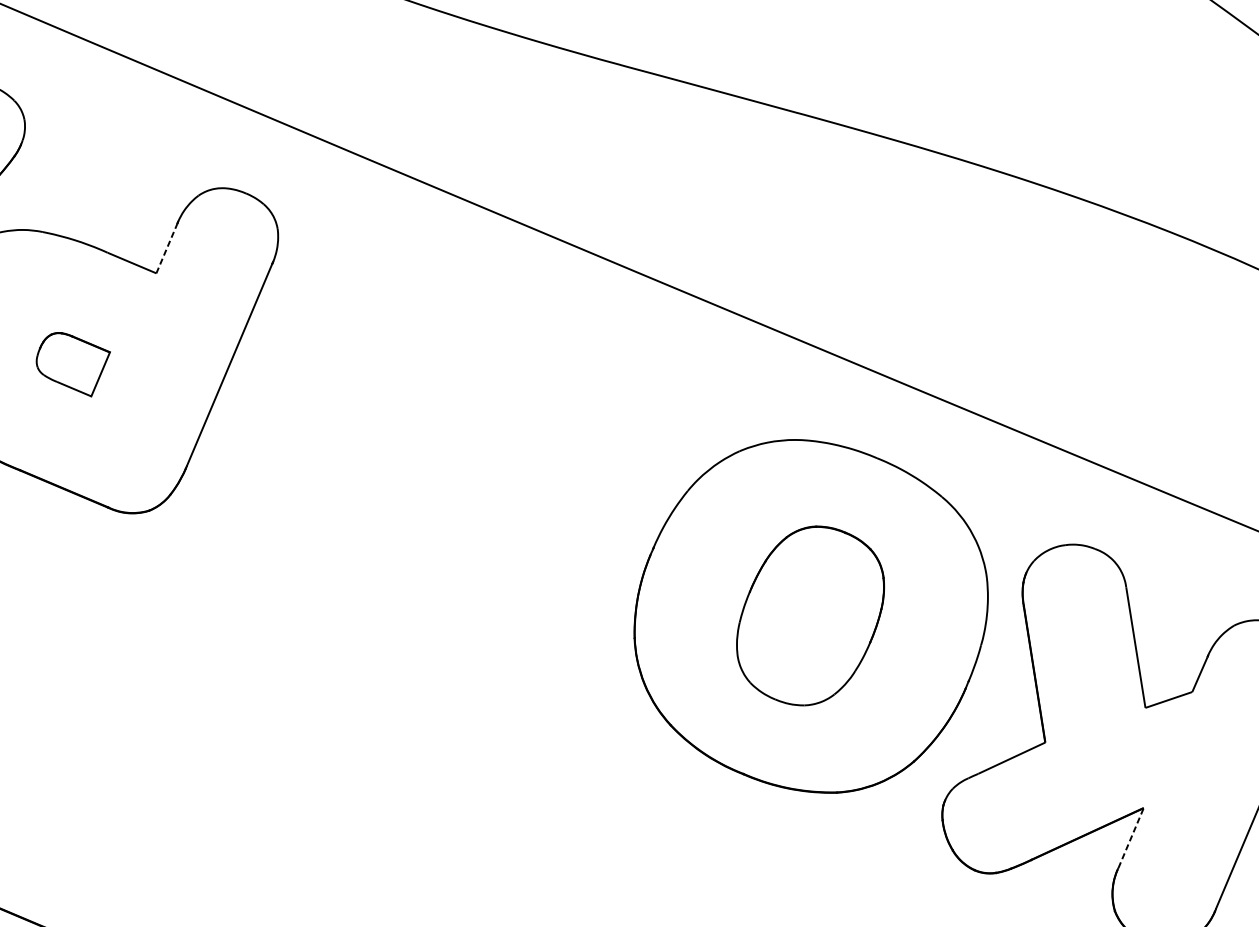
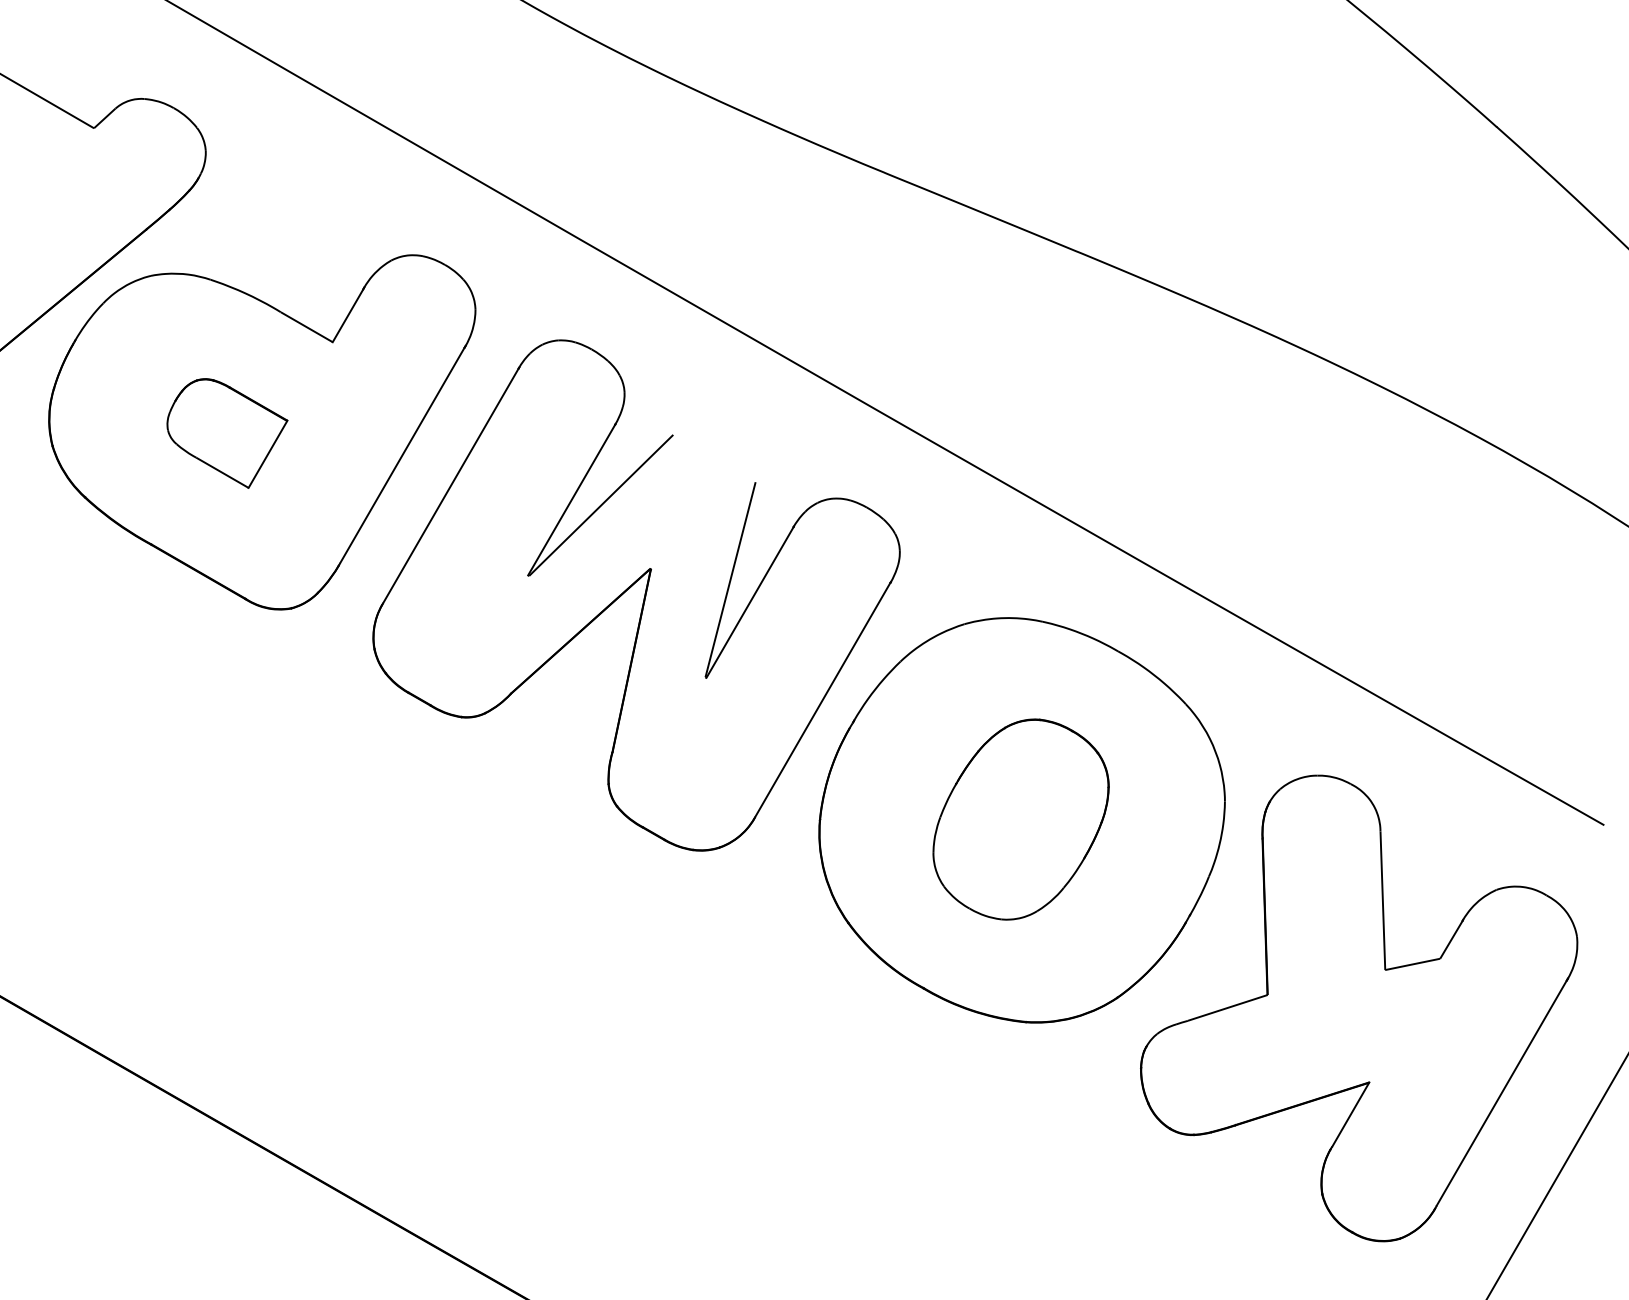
line: (167, 248) -> (348, 315), dashed -> solid
part: (74, 364) -> (227, 433), size x1.43
part: (456, 463) -> (643, 598), added
line: (1130, 838) -> (1350, 1114), dashed -> solid

